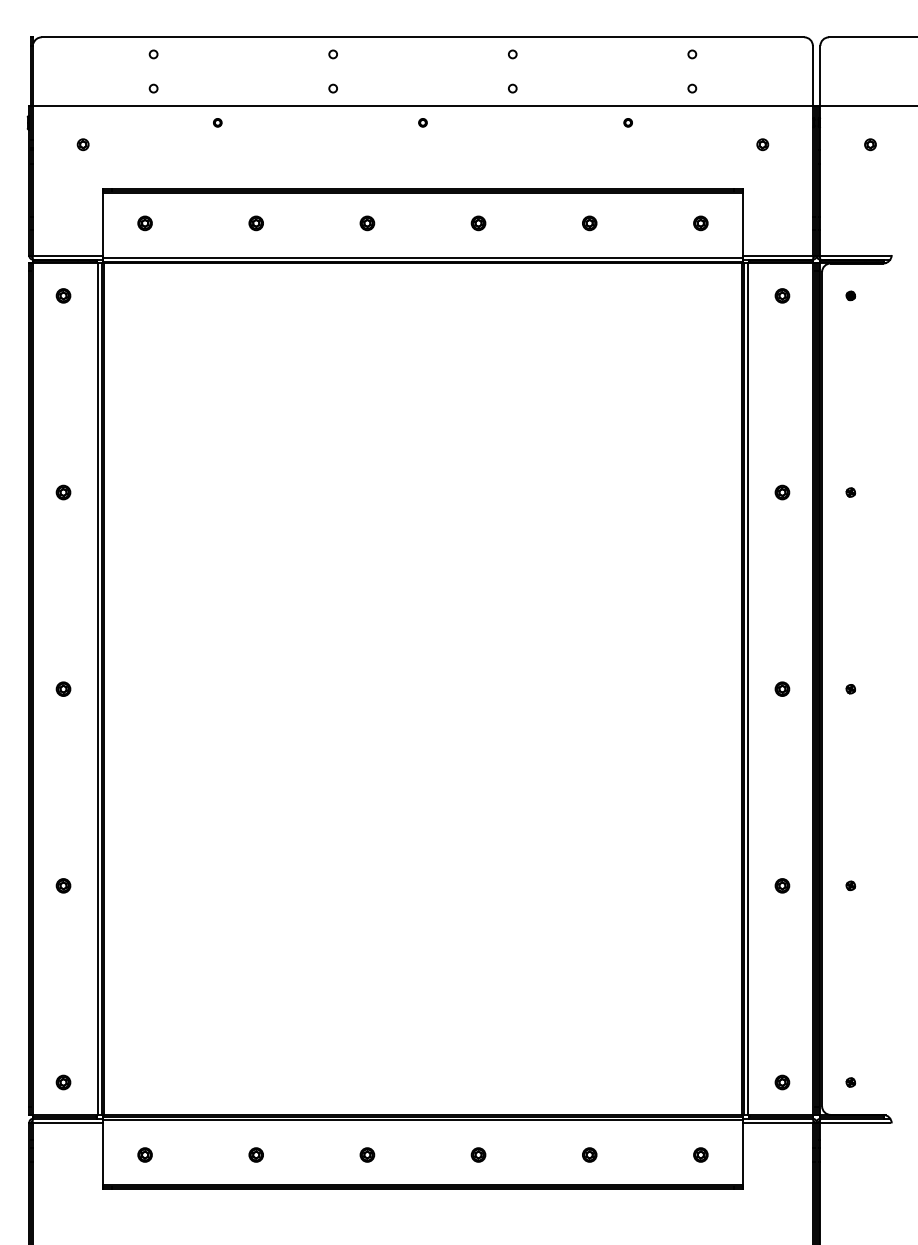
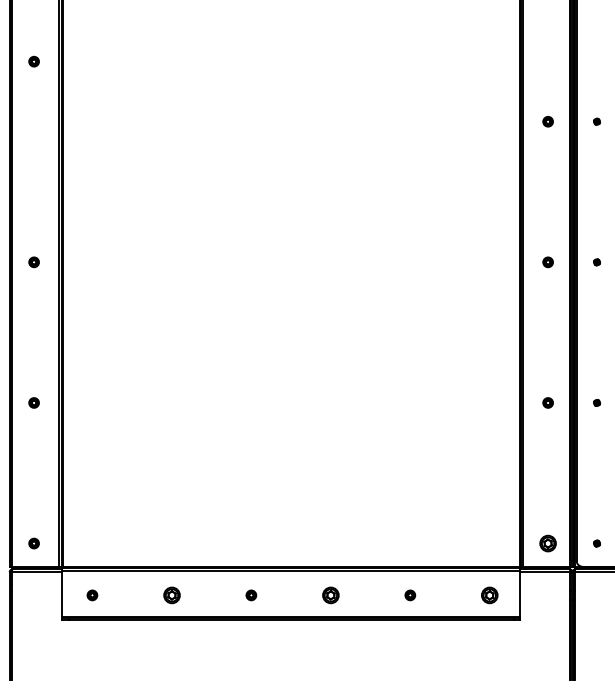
part: (63, 492) -> (34, 61), moved
part: (782, 1082) -> (548, 543), size x1.6
part: (255, 1154) -> (171, 595), size x1.6
part: (478, 1154) -> (330, 595), size x1.6
part: (700, 1154) -> (489, 595), size x1.6

